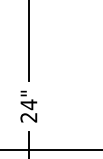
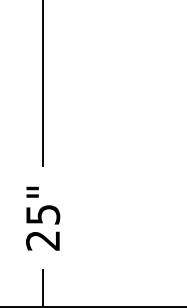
text: (28, 104) -> (42, 214), 24" -> 25"

